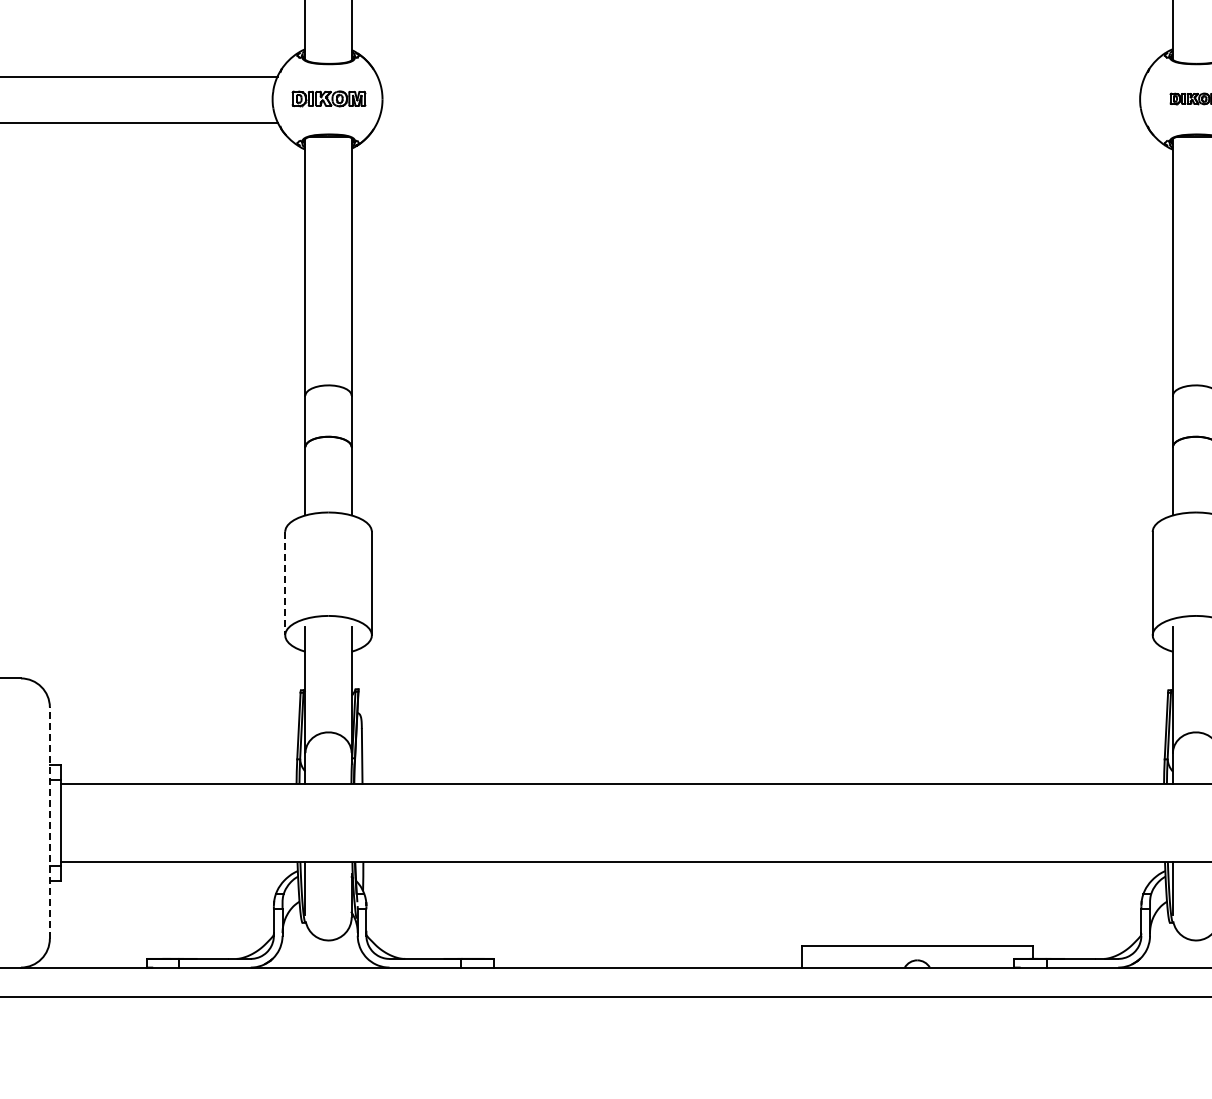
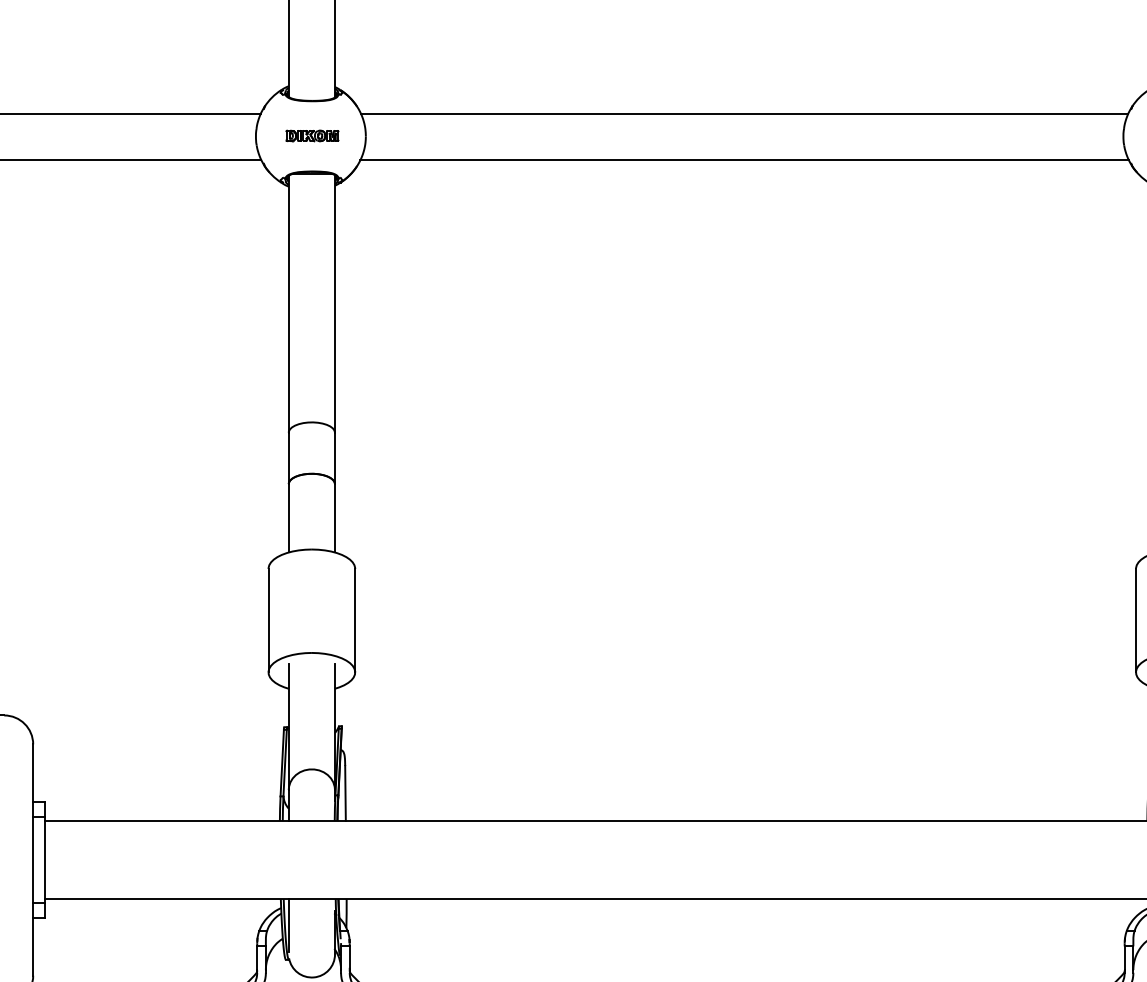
line: (760, 76) -> (743, 113), added
part: (329, 98) -> (312, 135), size x0.71
line: (761, 123) -> (744, 160), added
line: (285, 583) -> (268, 620), dashed -> solid
line: (49, 823) -> (32, 860), dashed -> solid

